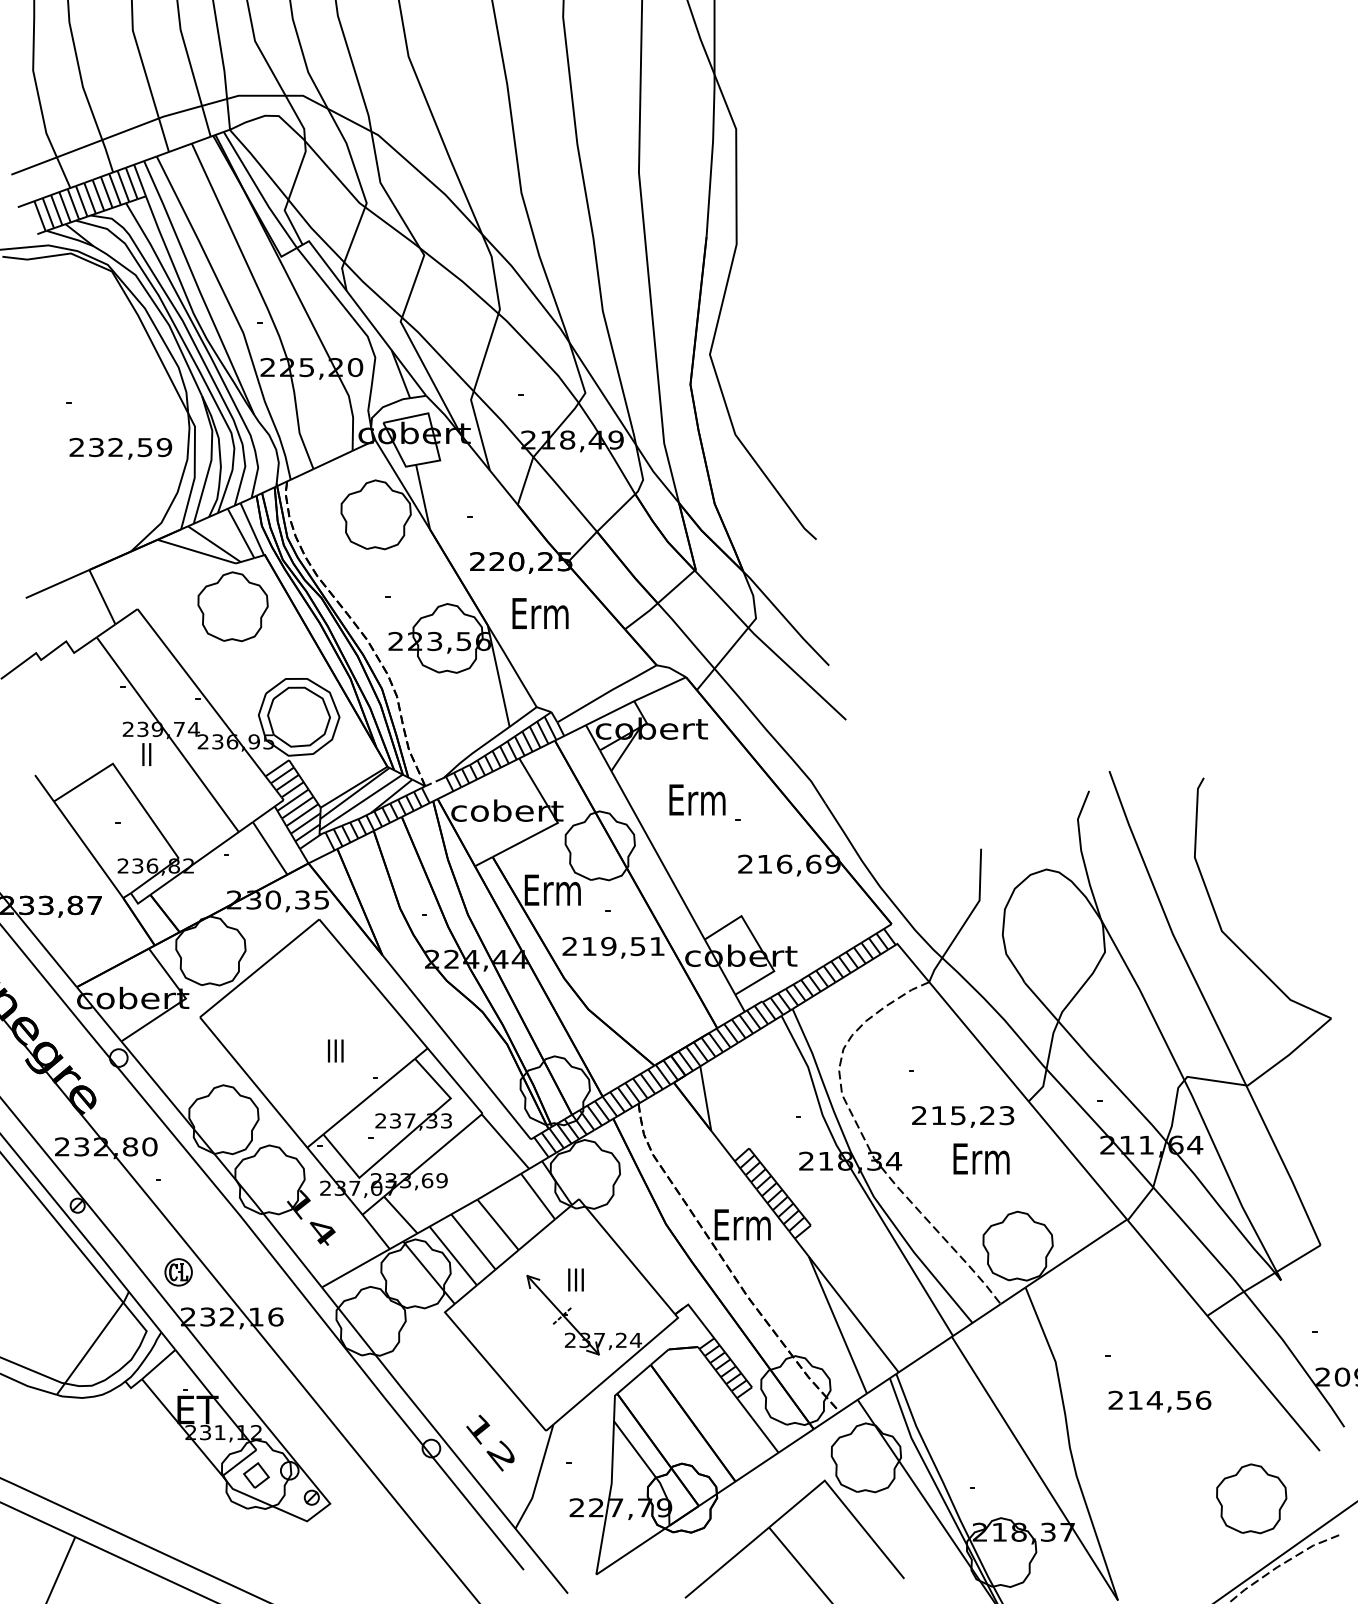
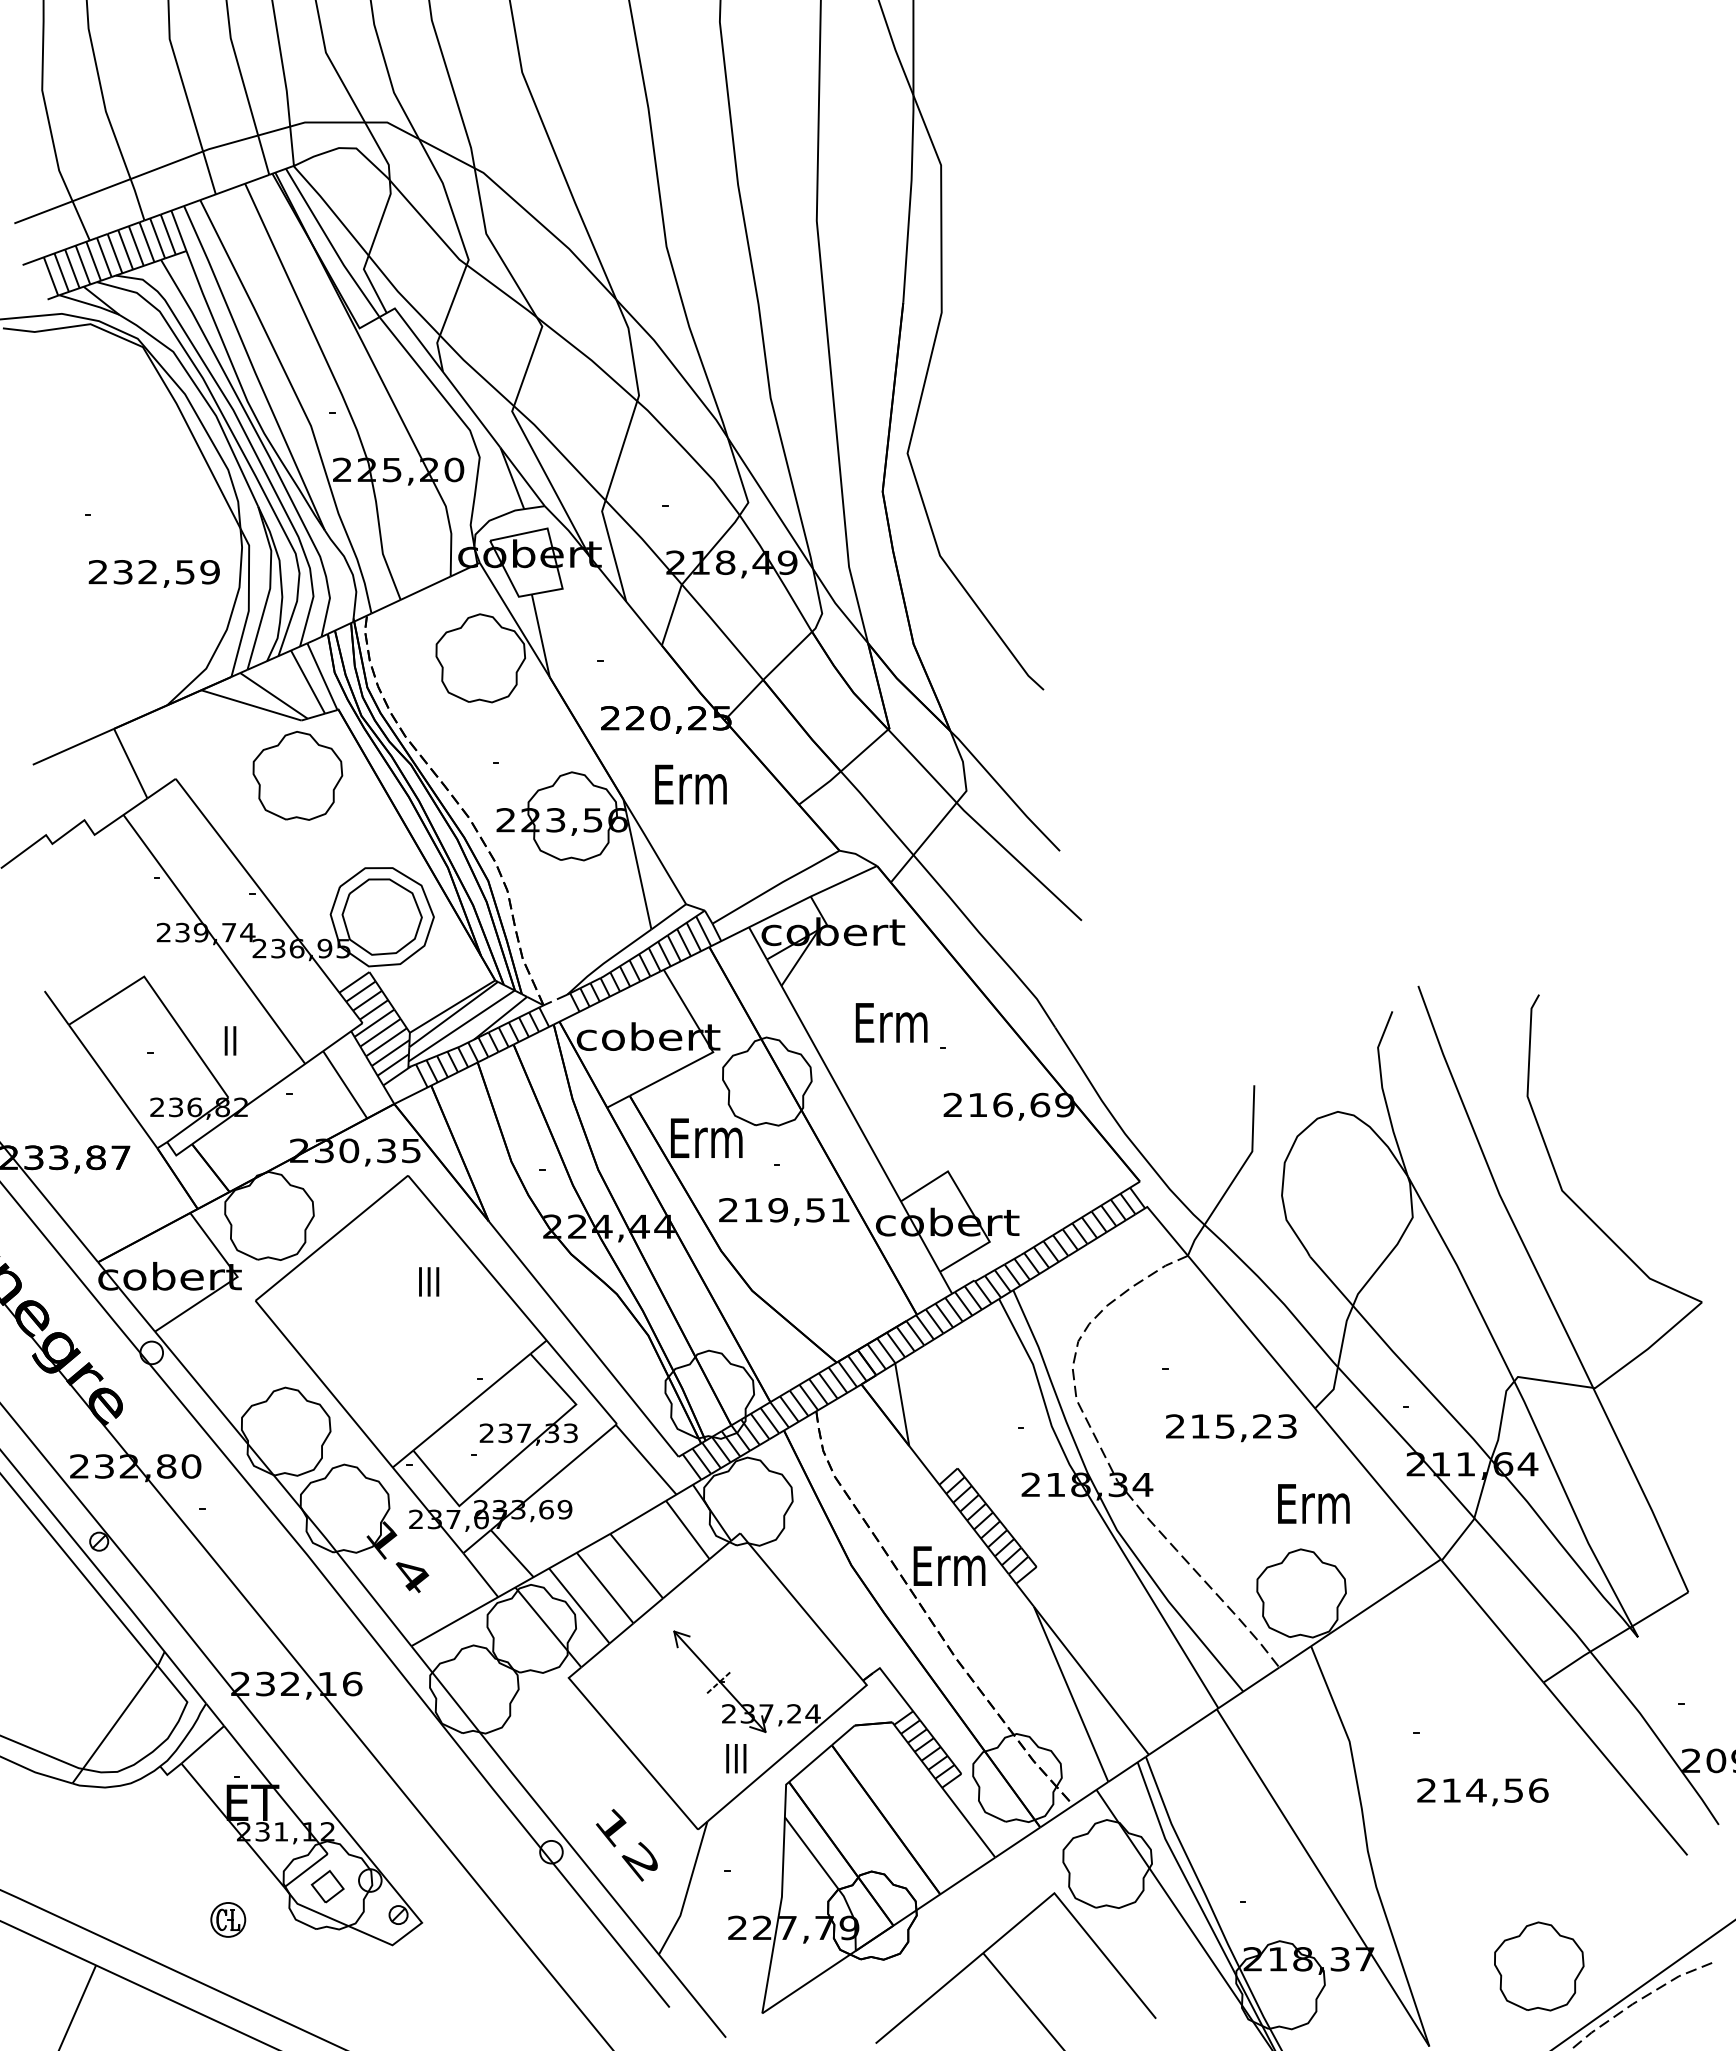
text: (146, 754) -> (230, 1040), moved
text: (336, 1050) -> (429, 1281), moved
text: (981, 1158) -> (1313, 1503), moved
part: (178, 1272) -> (228, 1919), moved
text: (576, 1279) -> (736, 1758), moved
part: (1251, 1498) -> (1539, 1966), moved

